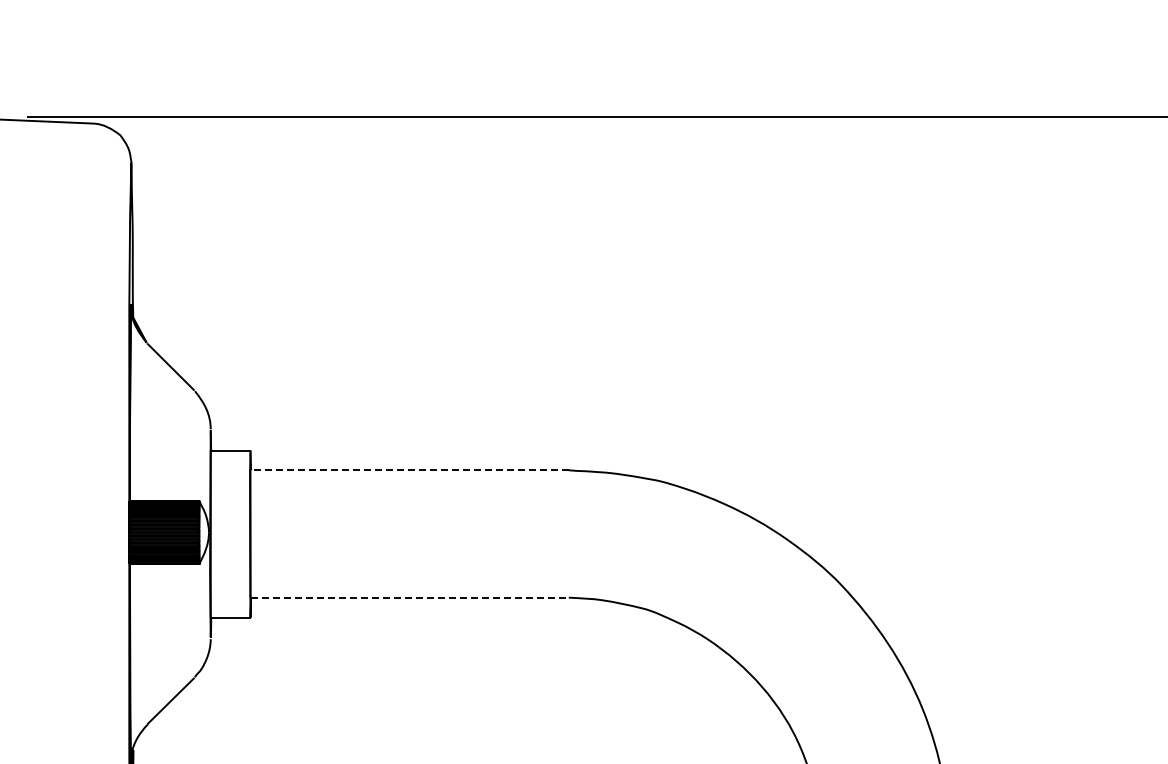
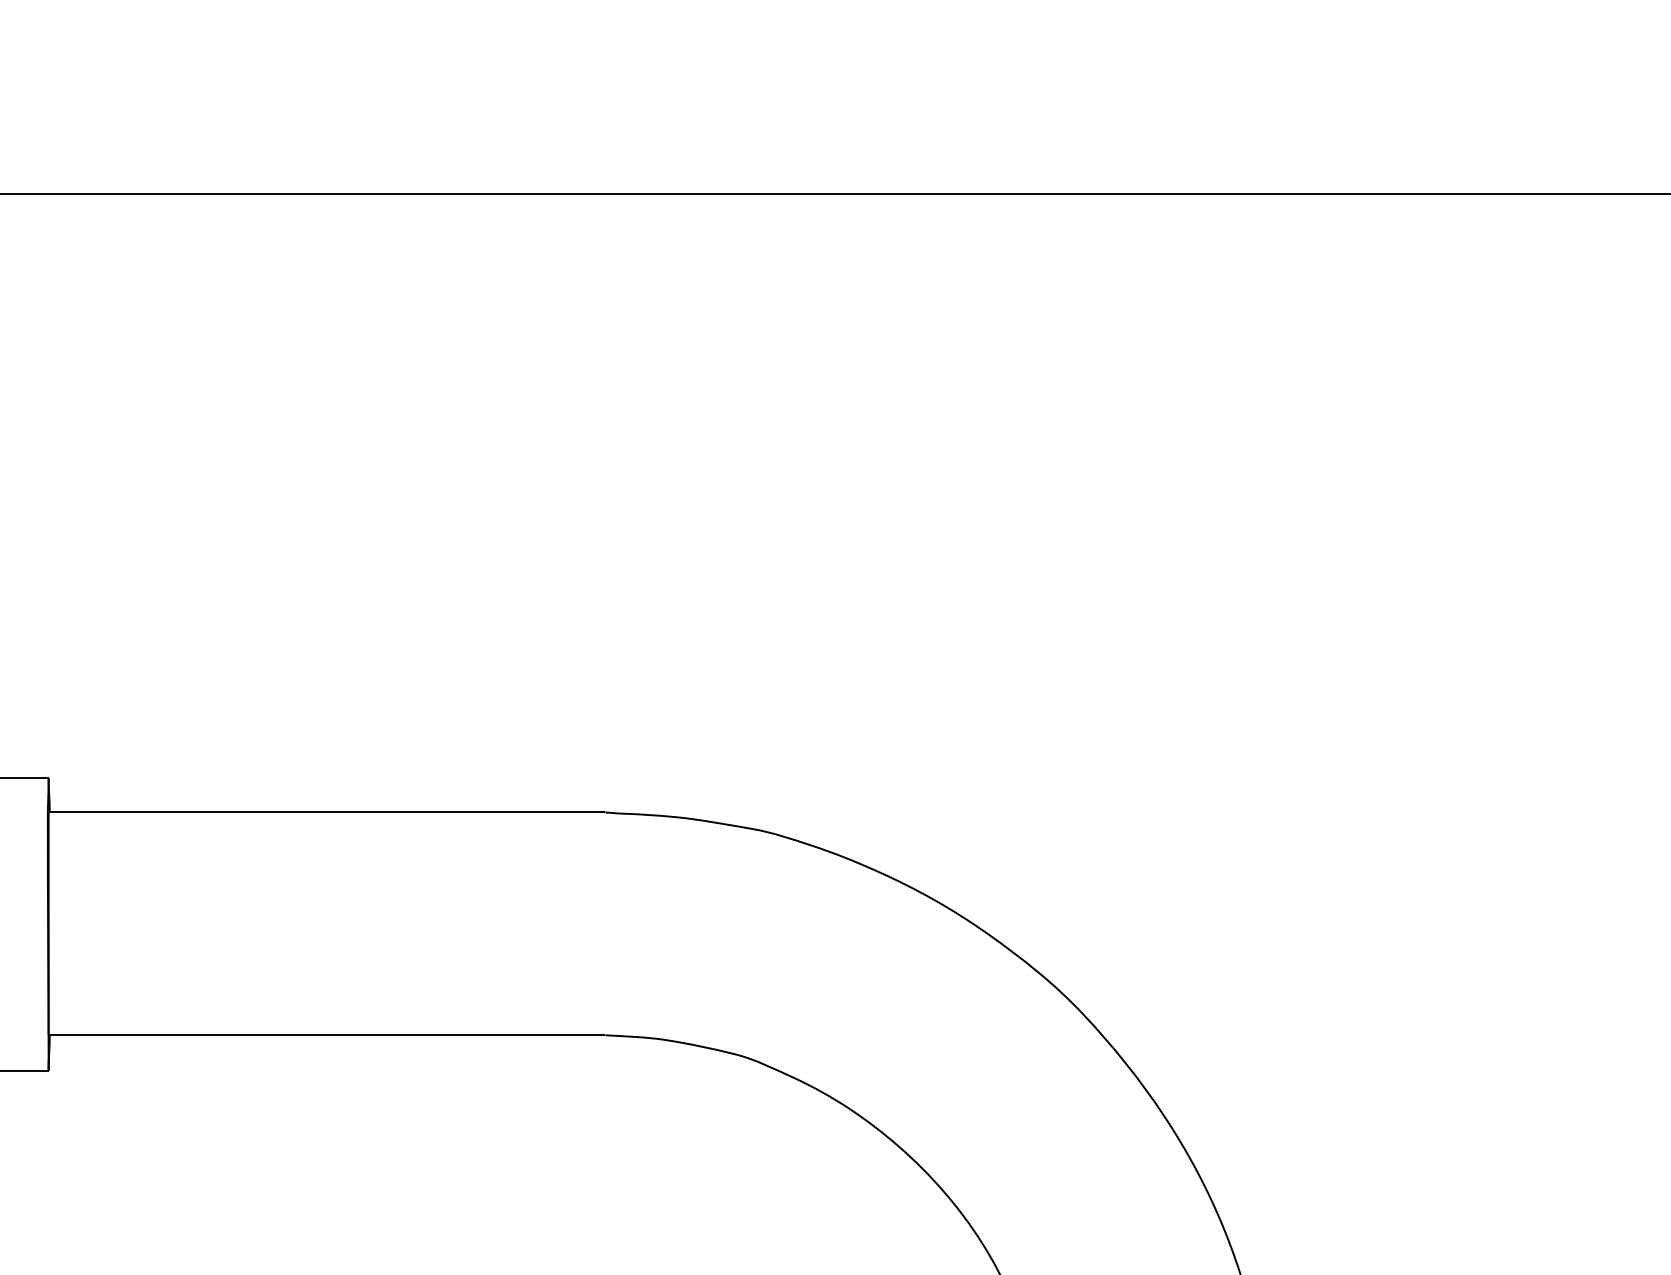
line: (409, 470) -> (326, 812), dashed -> solid
line: (410, 597) -> (328, 1034), dashed -> solid

